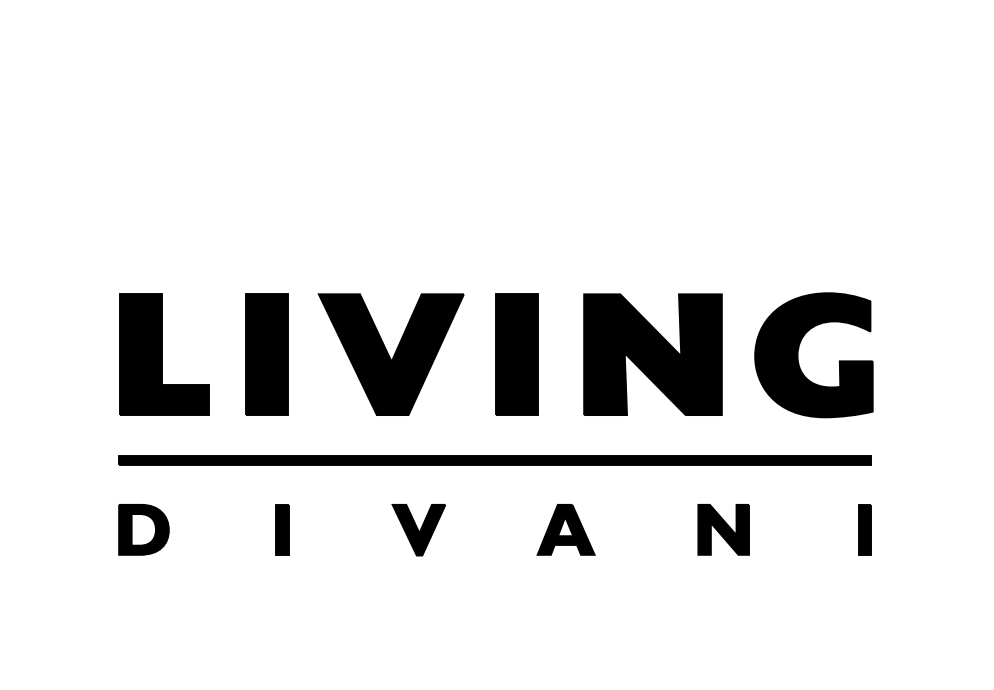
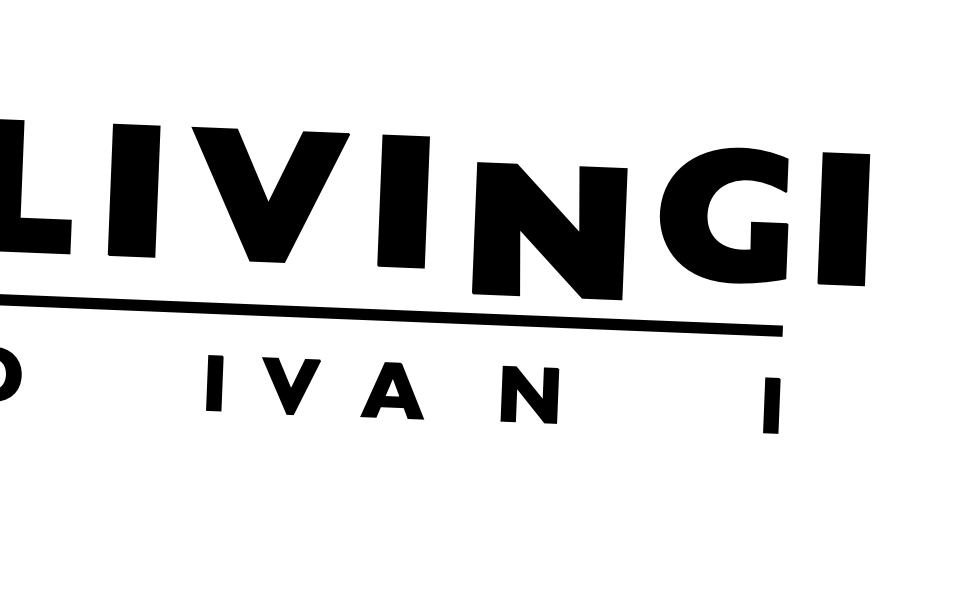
part: (652, 354) -> (549, 230), moved
part: (924, 354) -> (843, 219), added
part: (282, 529) -> (214, 382), moved
part: (565, 529) -> (392, 390), moved
part: (723, 529) -> (529, 394), moved

